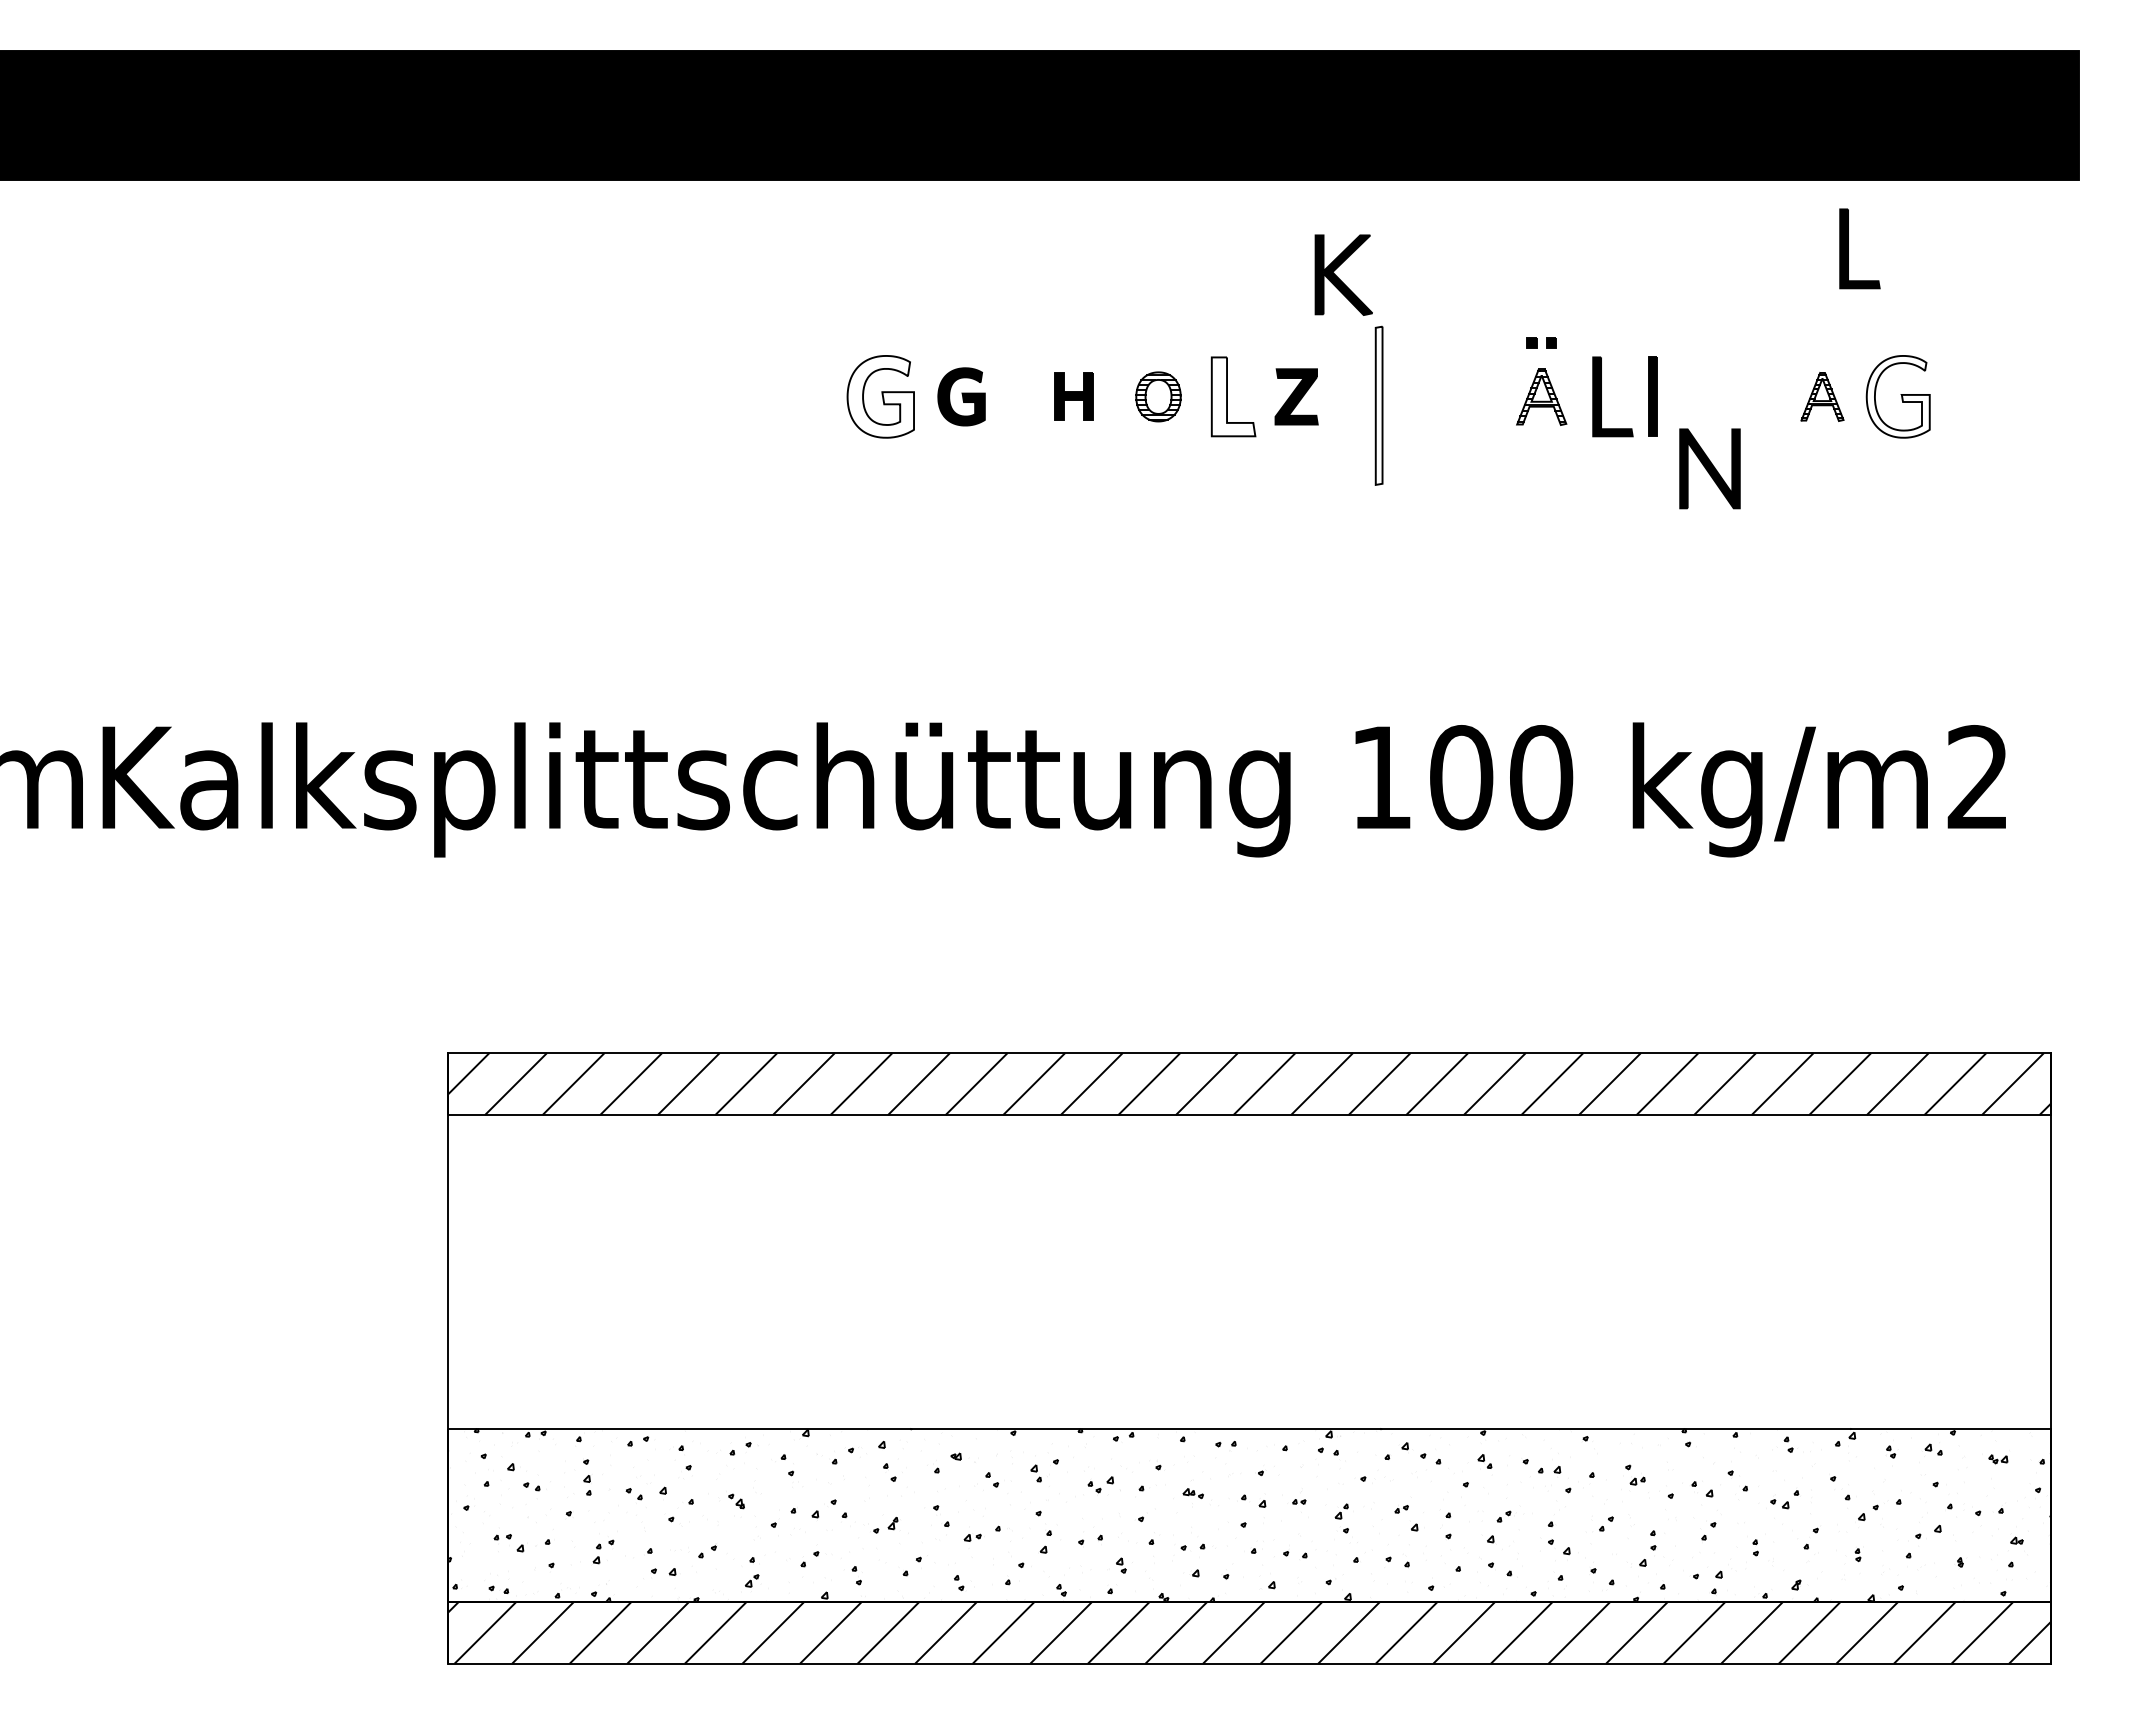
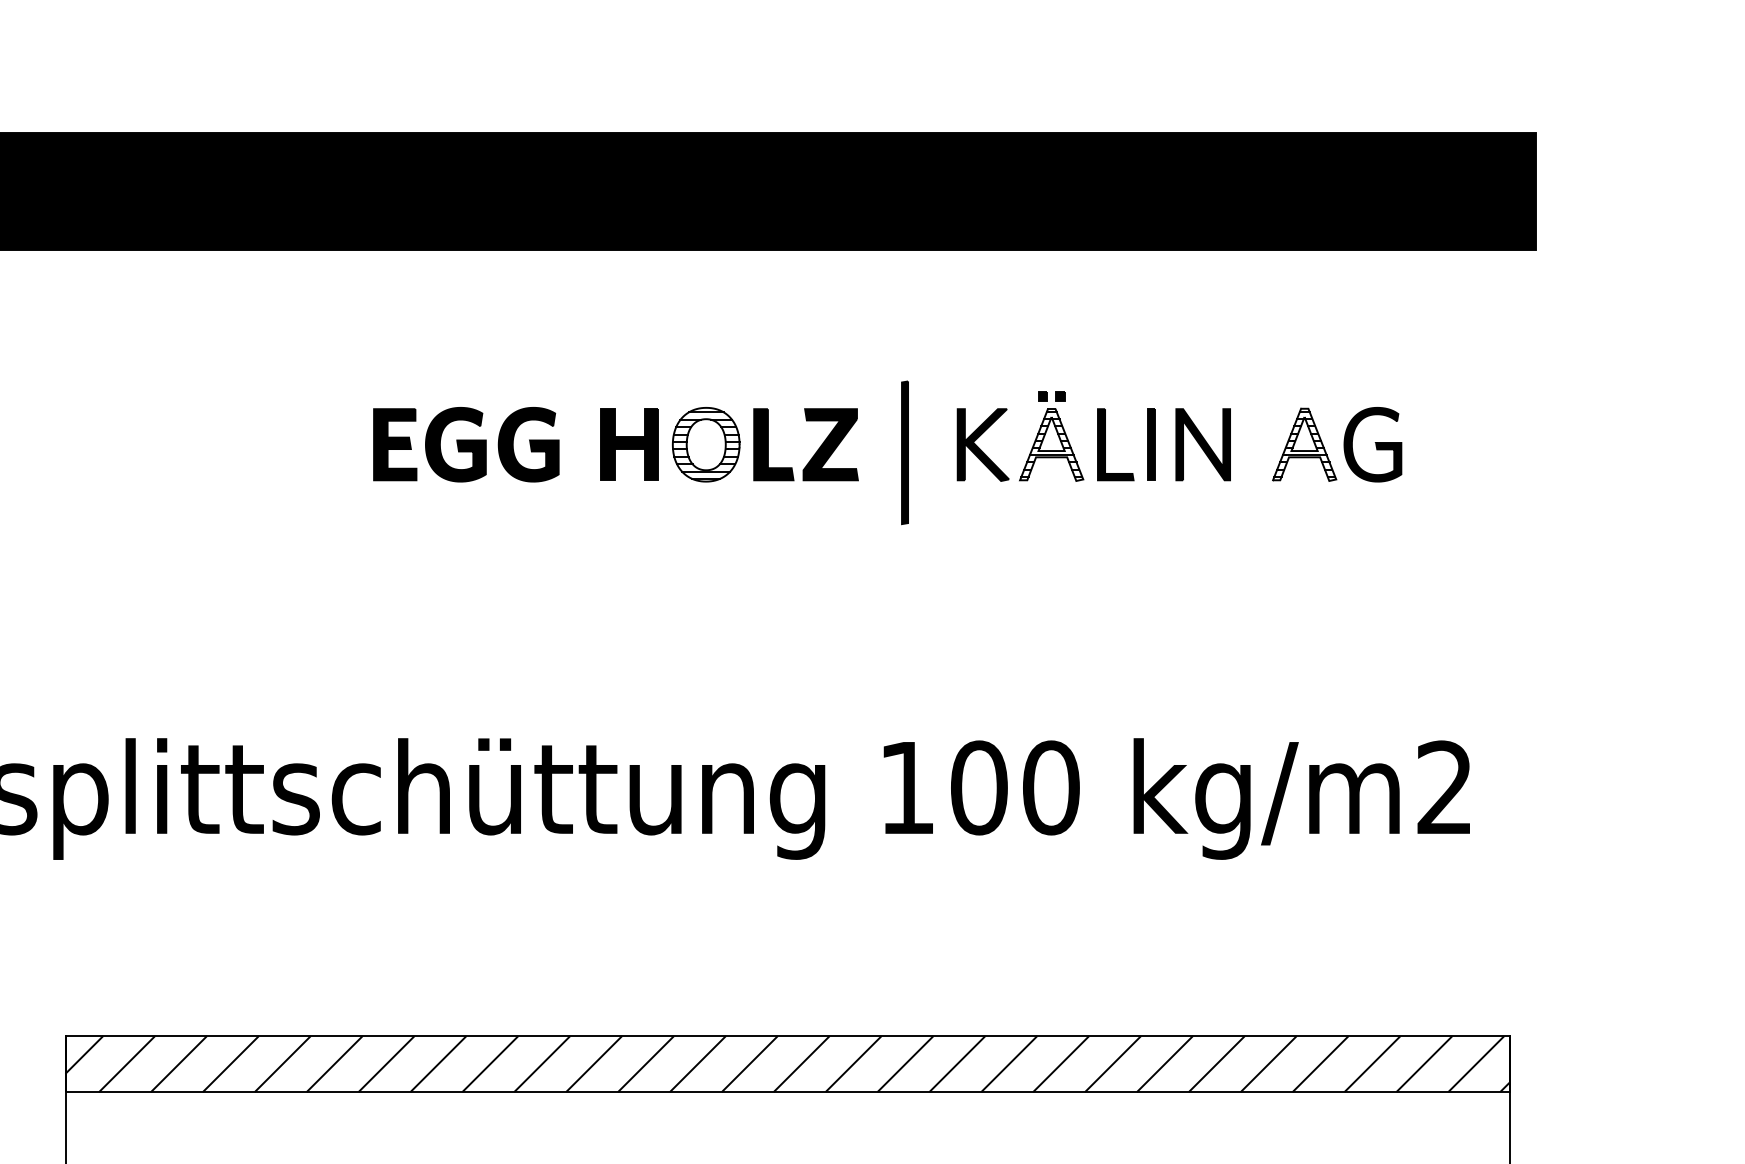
part: (1848, 248) -> (1328, 311), removed
part: (1343, 274) -> (982, 444), moved
part: (813, 396) -> (395, 444), added
fill: (880, 396) -> (455, 444), added
part: (961, 396) -> (528, 444), size x1.43
part: (1073, 396) -> (629, 444), size x1.67
part: (1158, 396) -> (706, 444), size x1.67
fill: (1233, 396) -> (773, 444), added
part: (1296, 396) -> (830, 444), size x1.43
part: (1541, 396) -> (1051, 444), size x1.43
part: (1822, 396) -> (1304, 444), size x1.67
fill: (1897, 396) -> (1372, 444), added
fill: (1378, 405) -> (904, 452), added
part: (1709, 468) -> (1202, 444), moved

